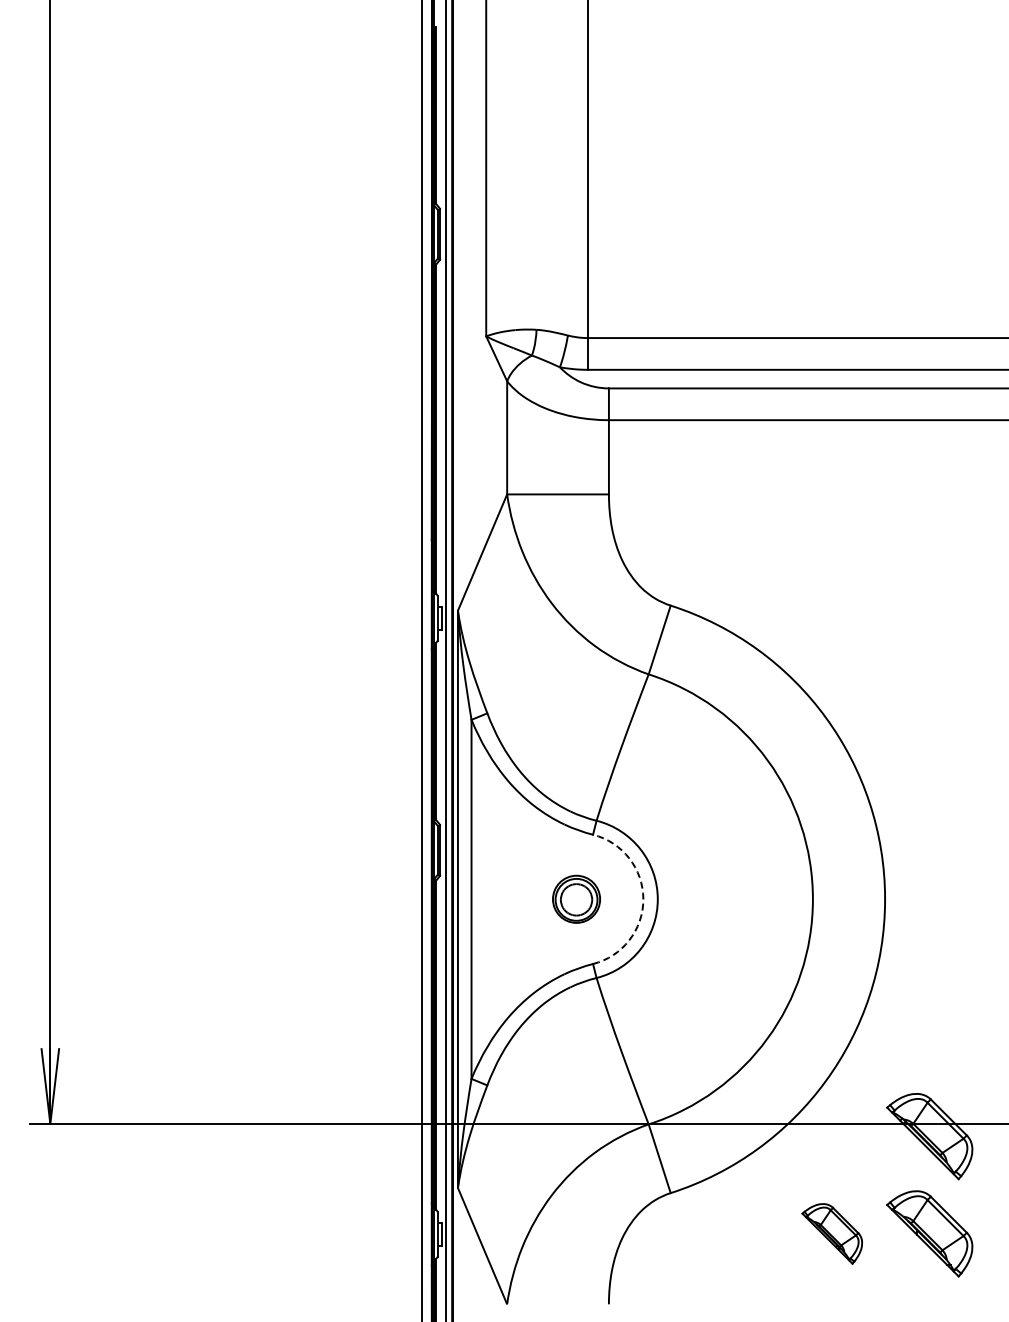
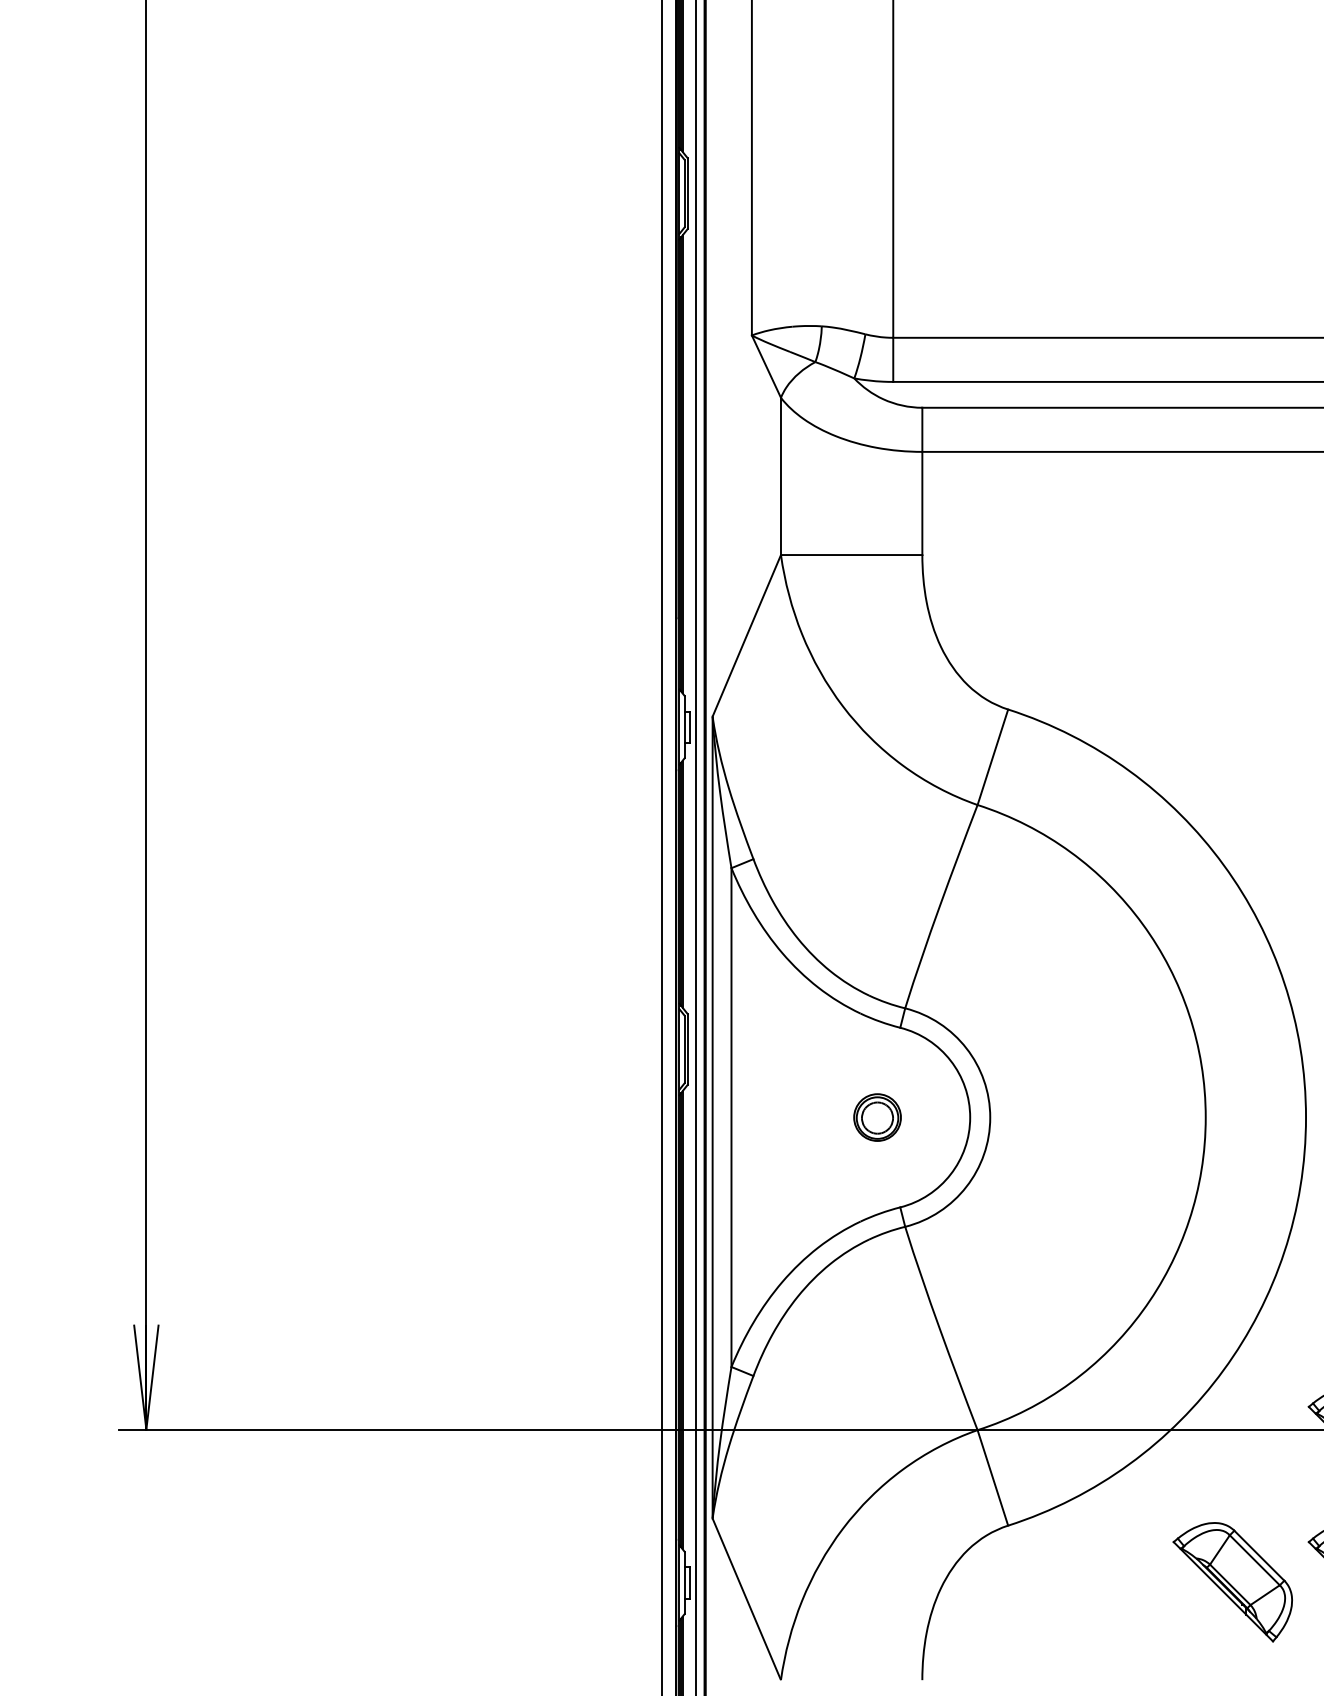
part: (576, 899) -> (877, 1117), size x0.71
arc: (643, 899) -> (970, 1117), dashed -> solid
part: (831, 1233) -> (1231, 1581), size x1.43

